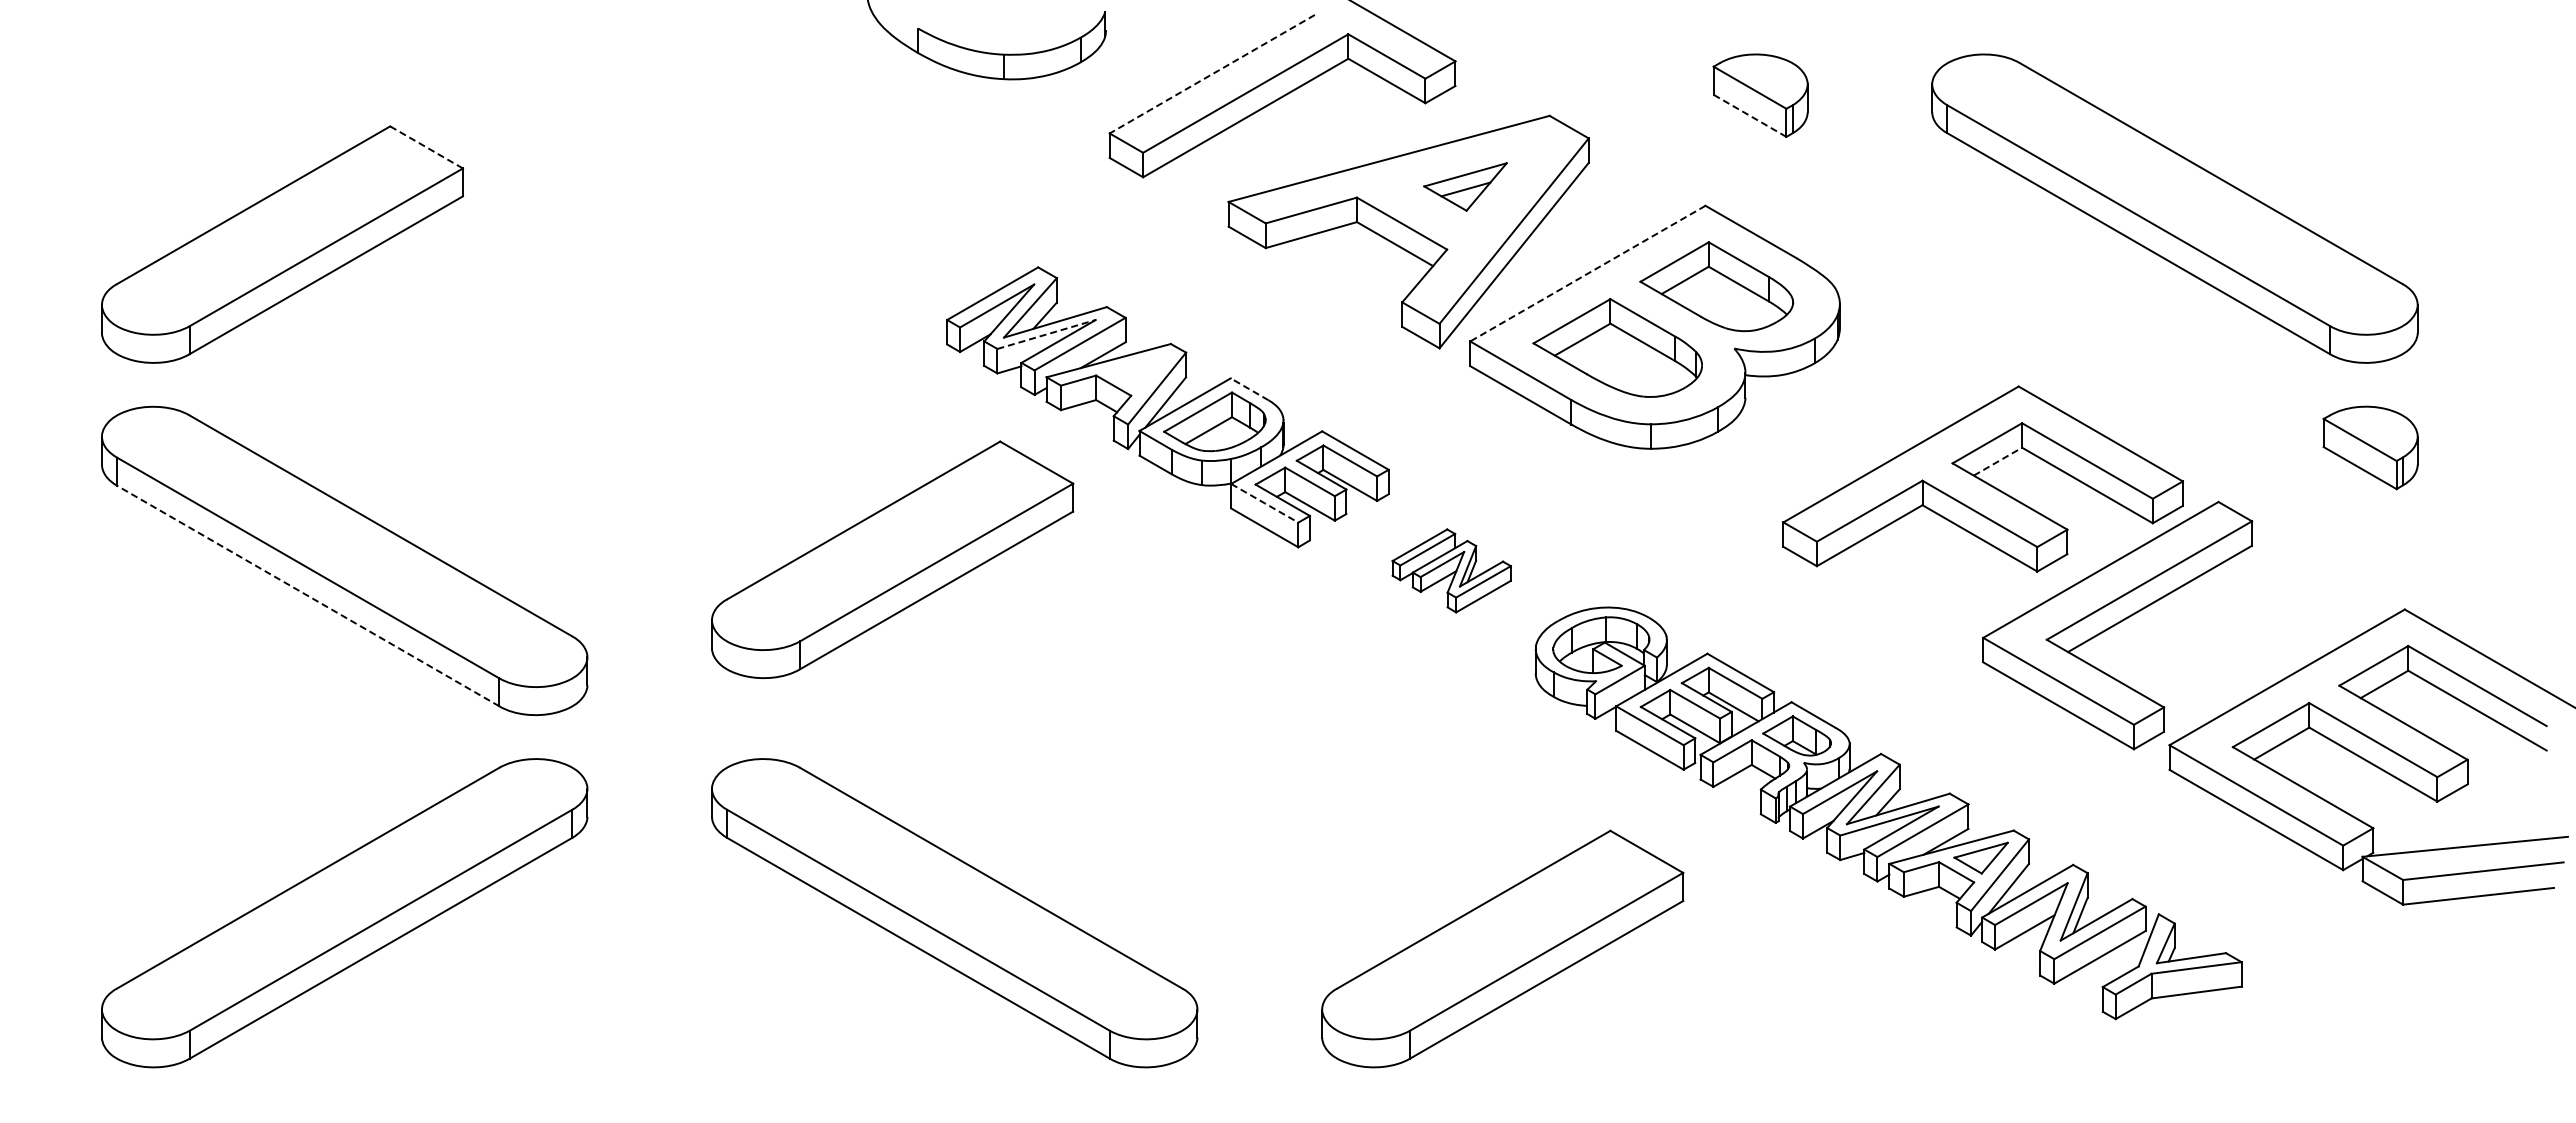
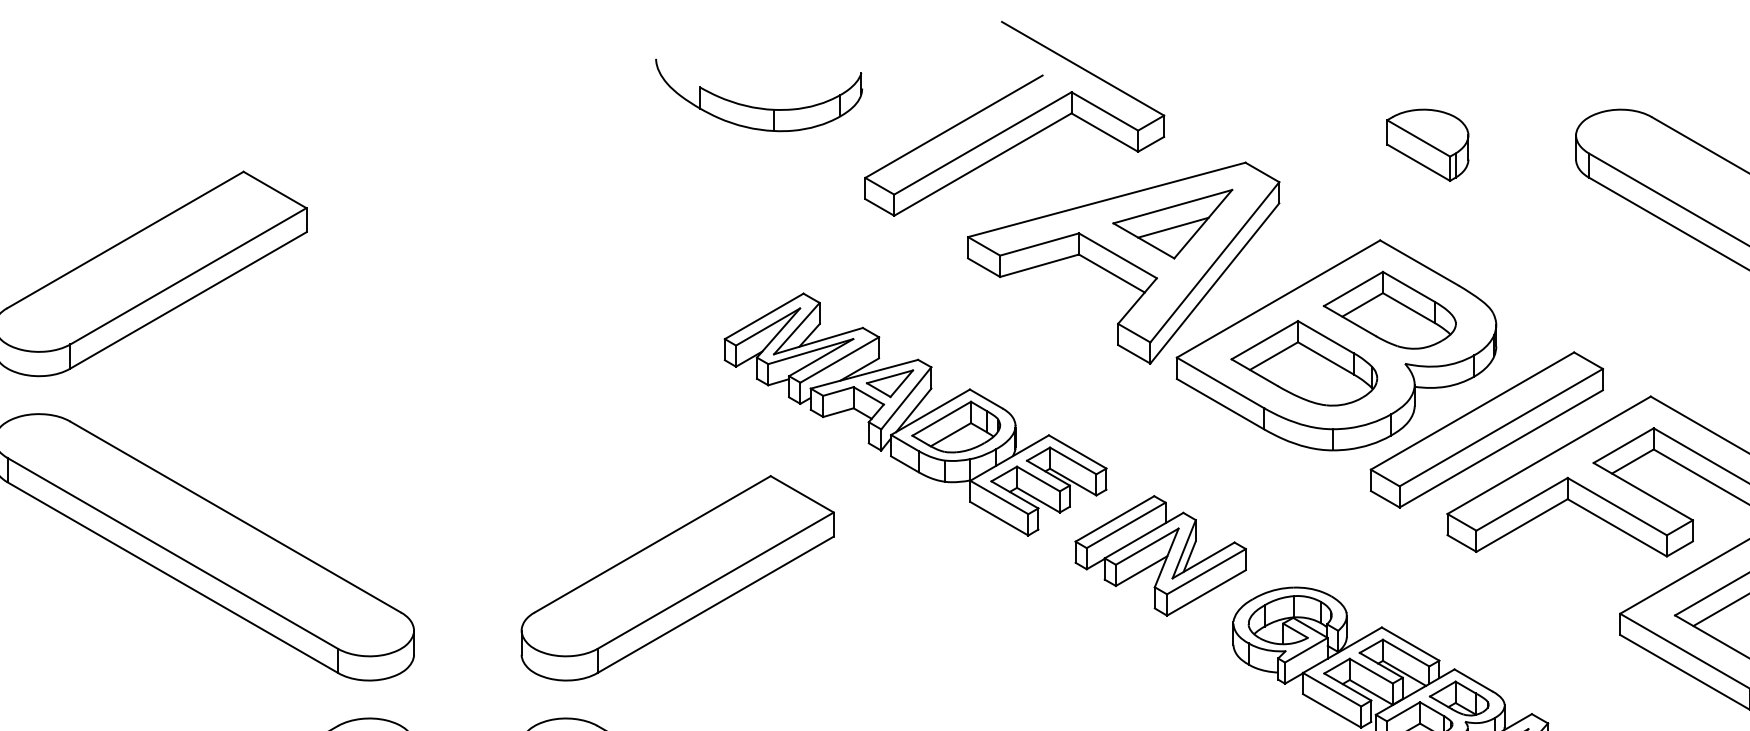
line: (1211, 74) -> (953, 126), dashed -> solid
line: (1749, 115) -> (1418, 162), dashed -> solid
line: (426, 147) -> (274, 190), dashed -> solid
part: (1465, 186) -> (1172, 223), size x1.67
line: (1587, 273) -> (1278, 298), dashed -> solid
line: (1047, 334) -> (811, 351), dashed -> solid
part: (1137, 371) -> (889, 383), added
line: (1249, 389) -> (986, 399), dashed -> solid
part: (1828, 424) -> (1486, 429), added
line: (1997, 461) -> (1632, 461), dashed -> solid
line: (1264, 503) -> (999, 497), dashed -> solid
part: (892, 559) -> (677, 578), moved
part: (1451, 570) -> (1160, 555), size x1.67
line: (308, 596) -> (173, 578), dashed -> solid

